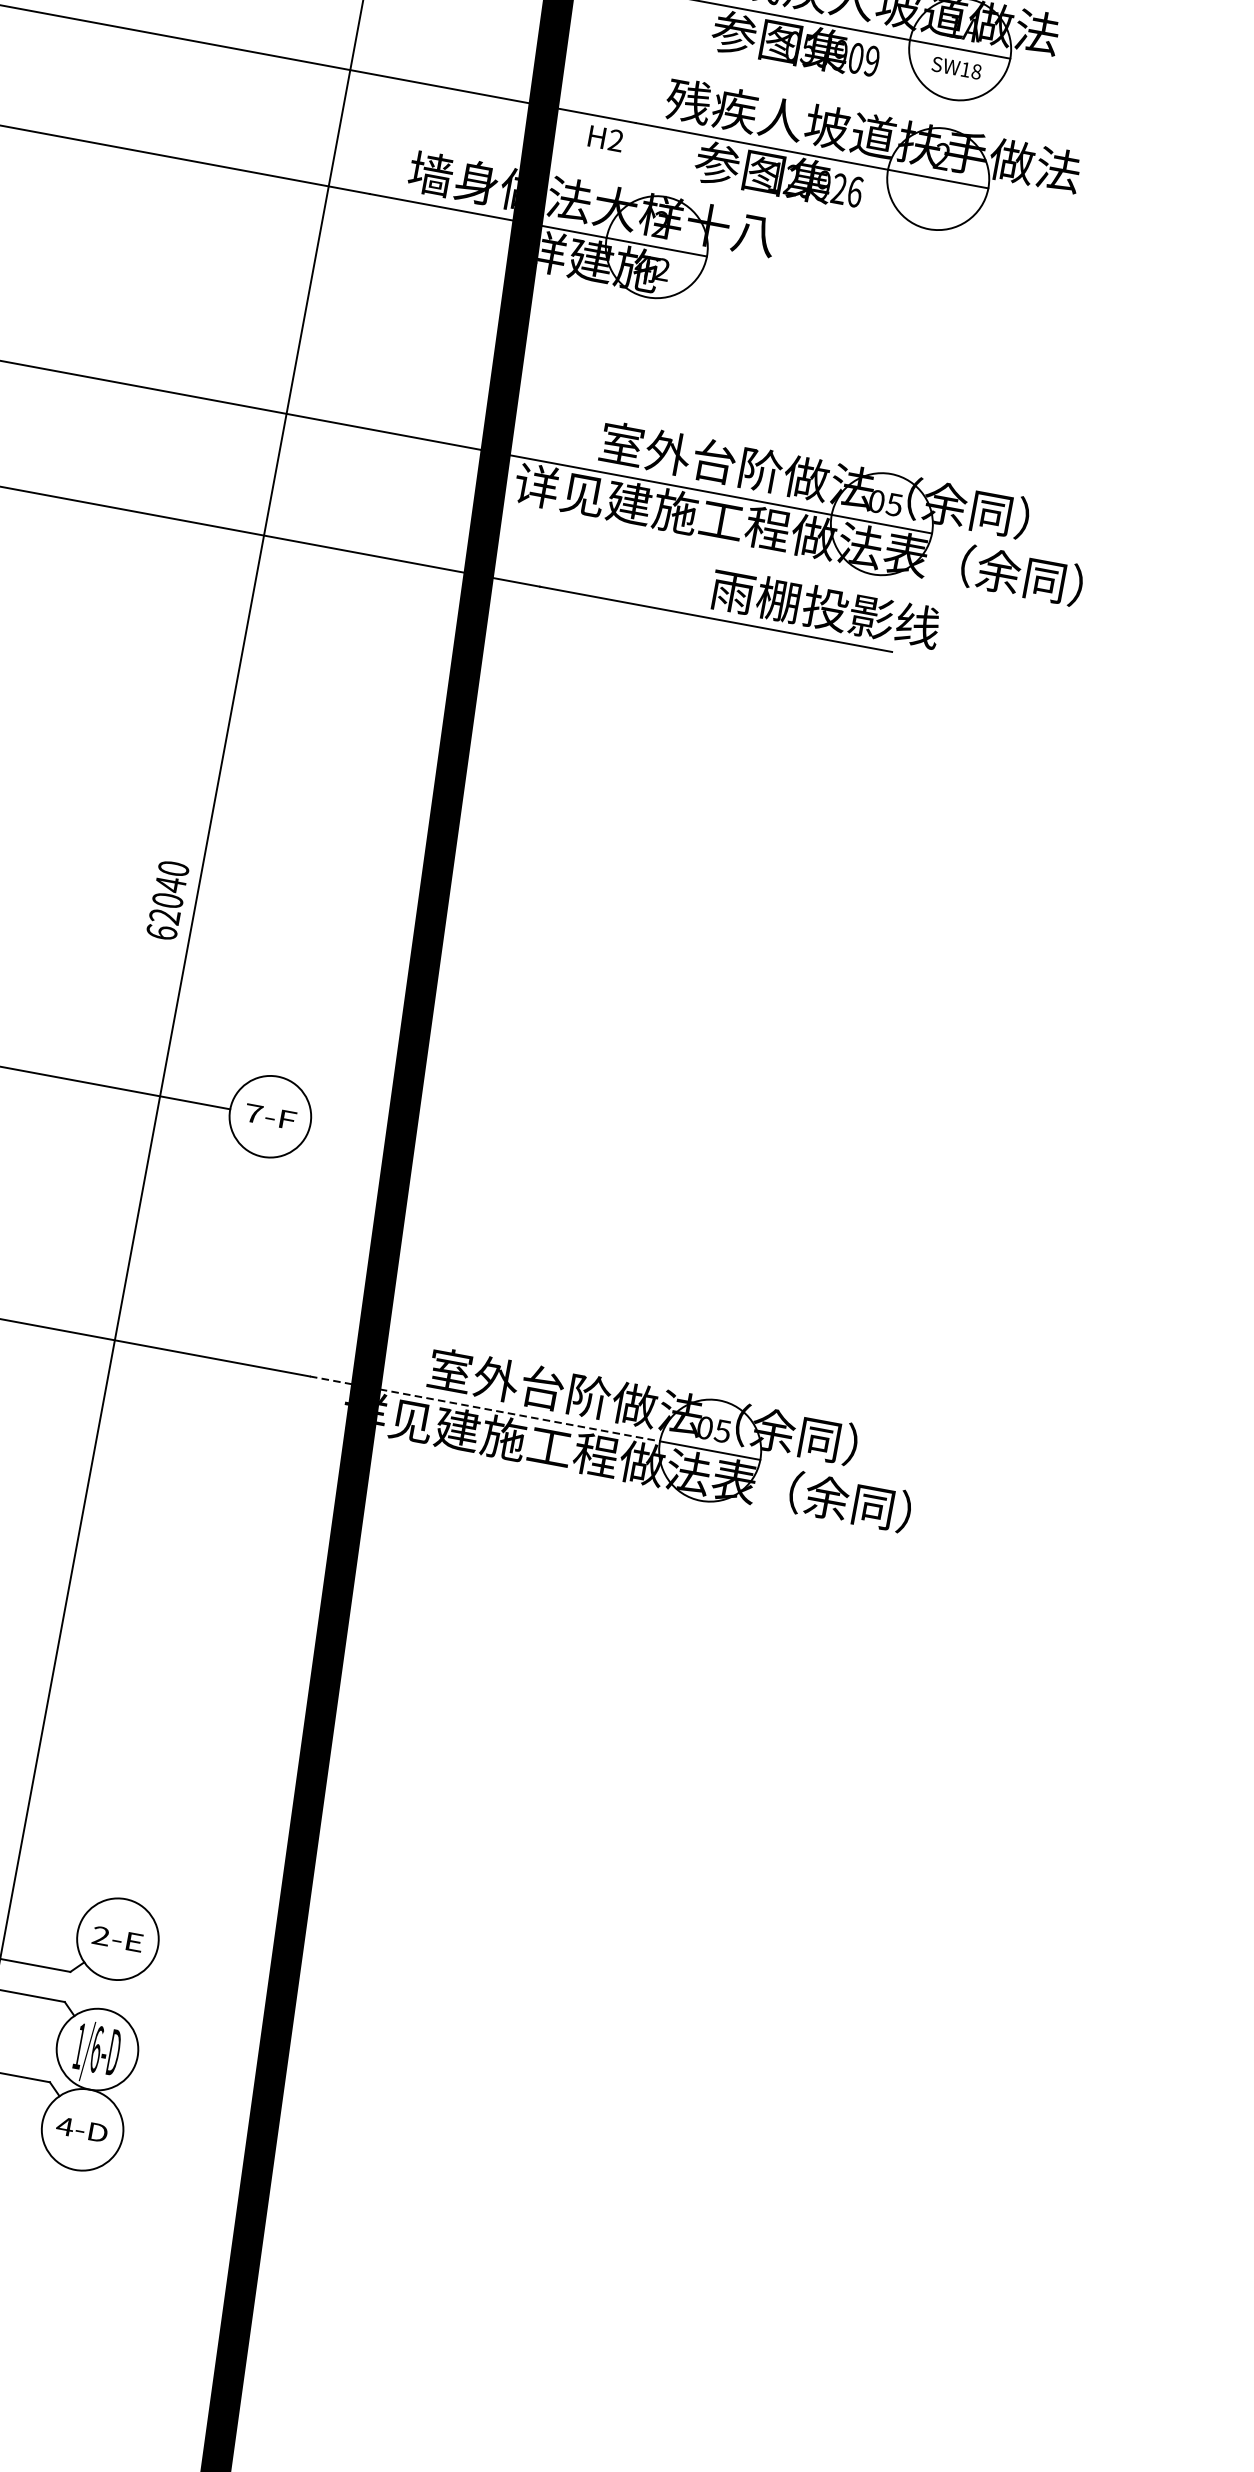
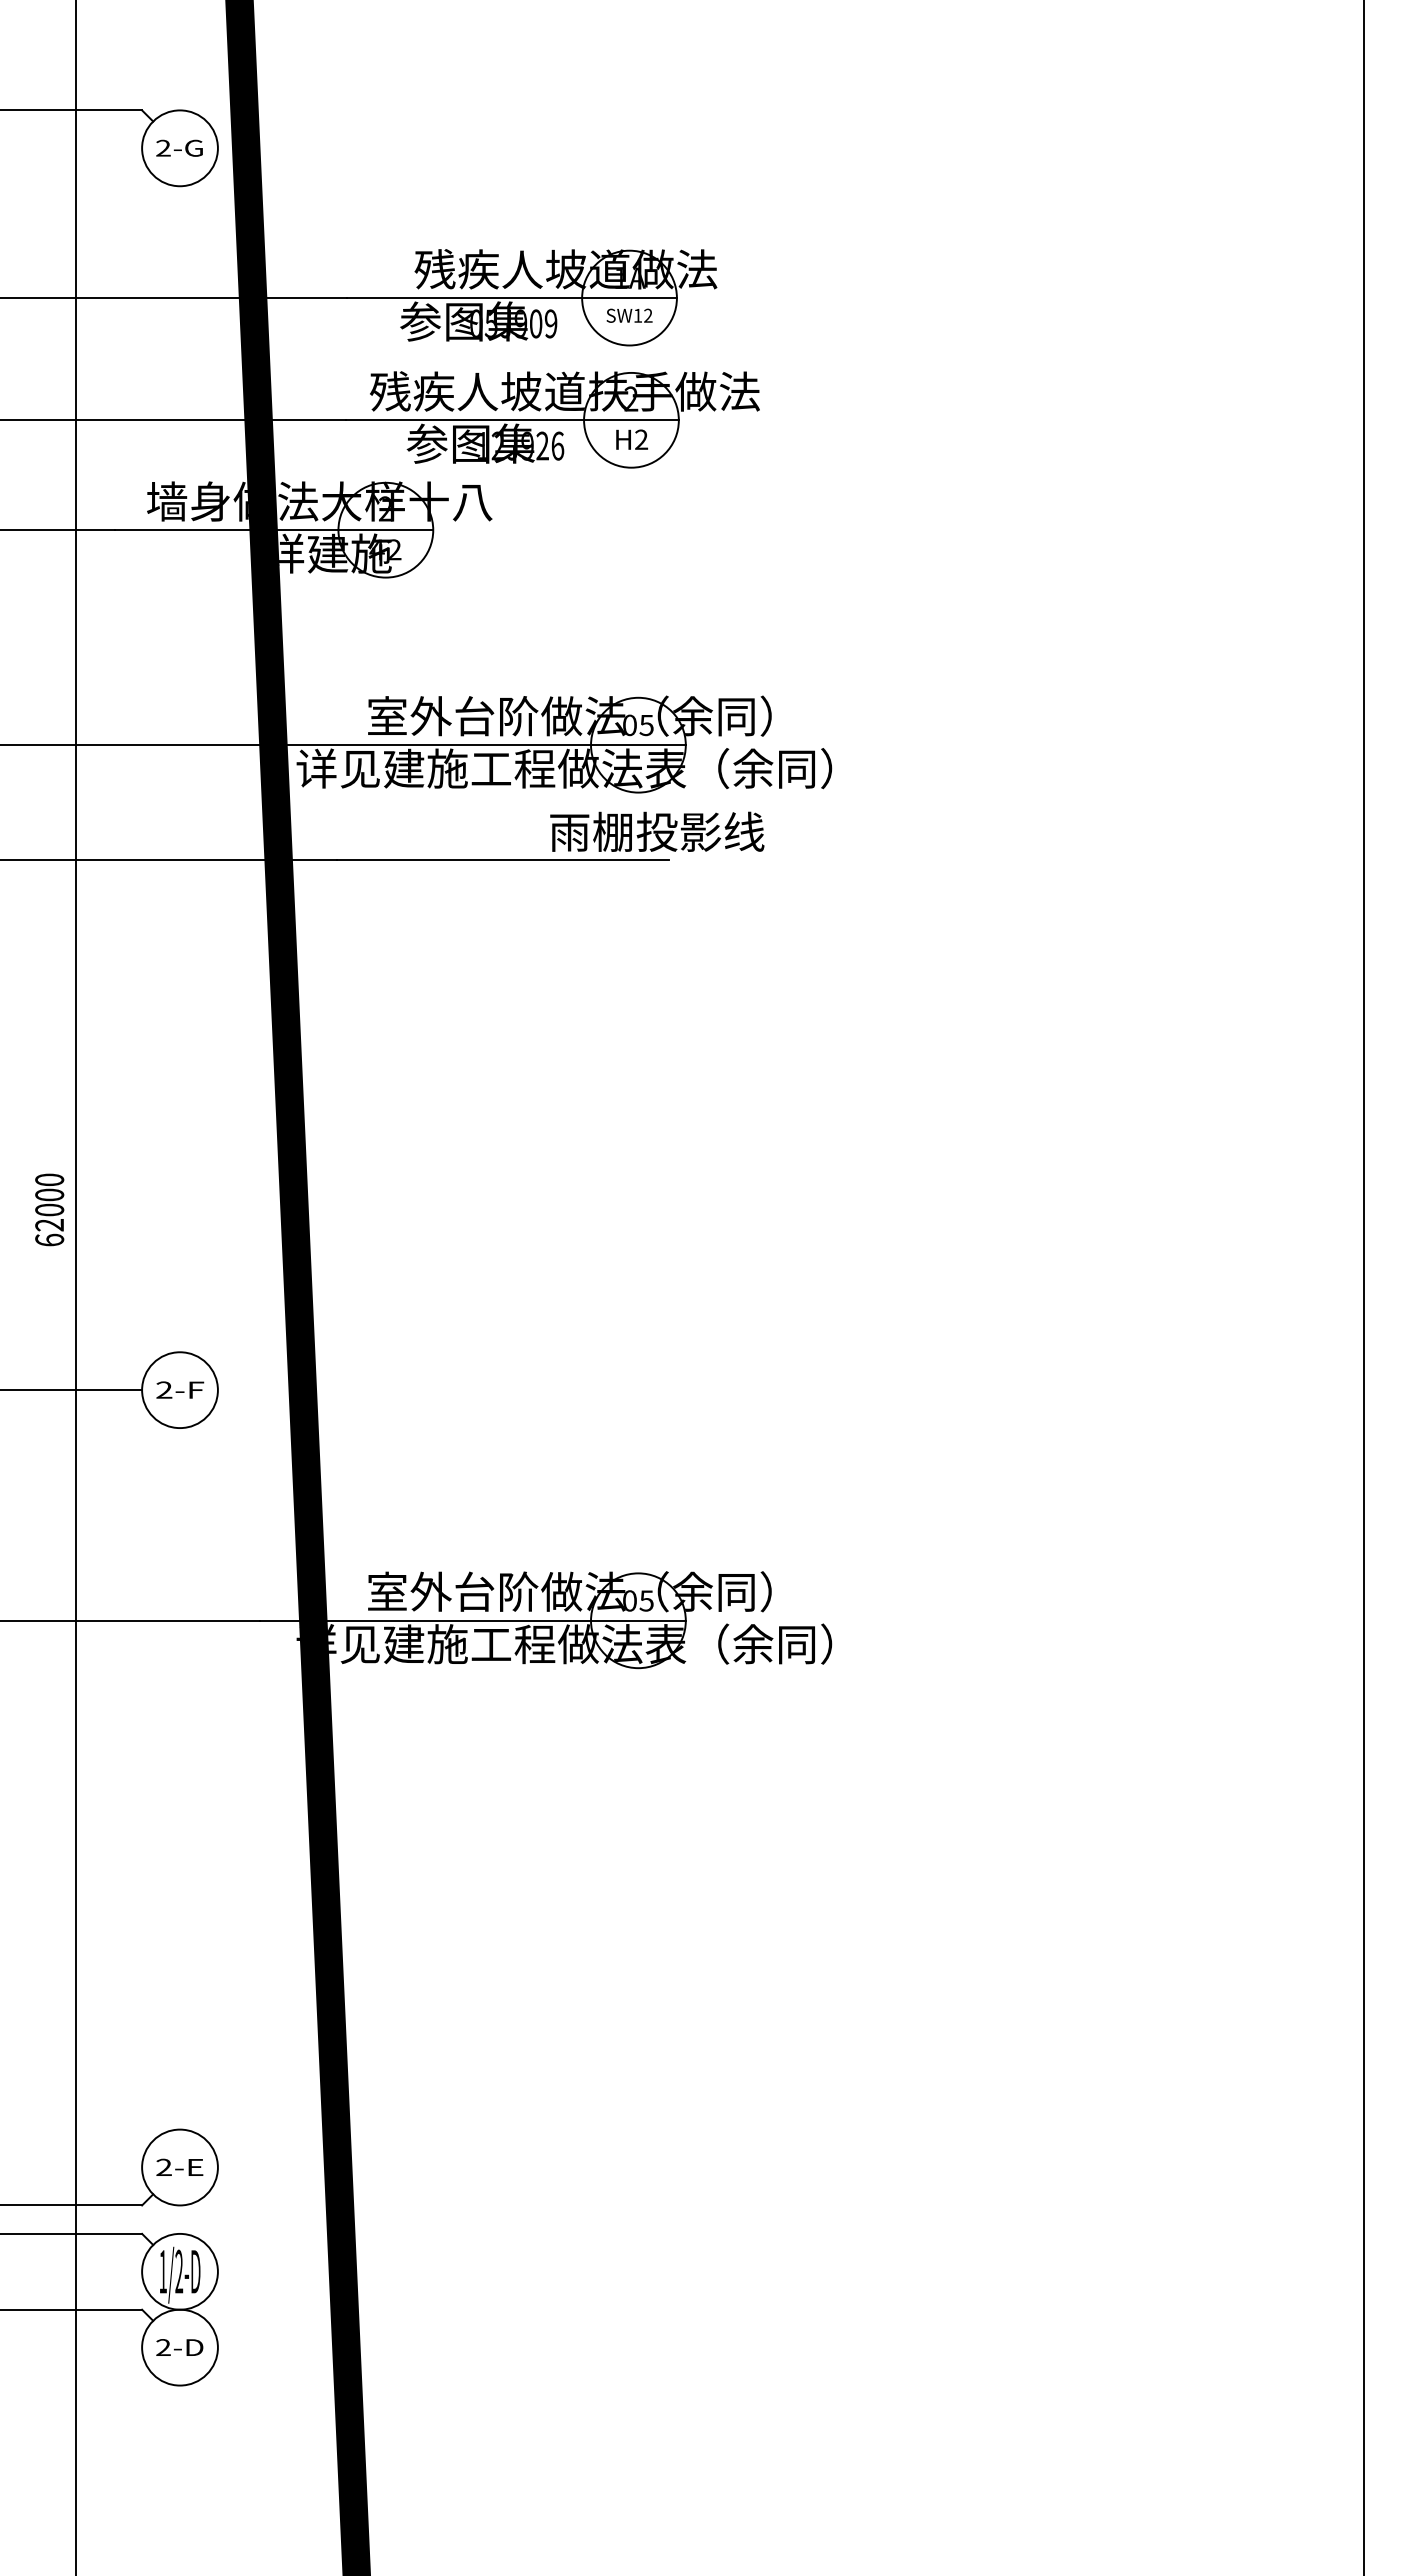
text: (976, 71) -> (648, 315), SW18 -> SW12
text: (605, 138) -> (631, 439), moved
text: (825, 608) -> (657, 831), moved
text: (170, 884) -> (49, 1194), 62040 -> 62000
text: (254, 1112) -> (164, 1389), 7-F -> 2-F
line: (486, 1408) -> (426, 1620), dashed -> solid
text: (97, 2049) -> (179, 2271), 1/6-D -> 1/2-D
text: (65, 2126) -> (163, 2347), 4-D -> 2-D

